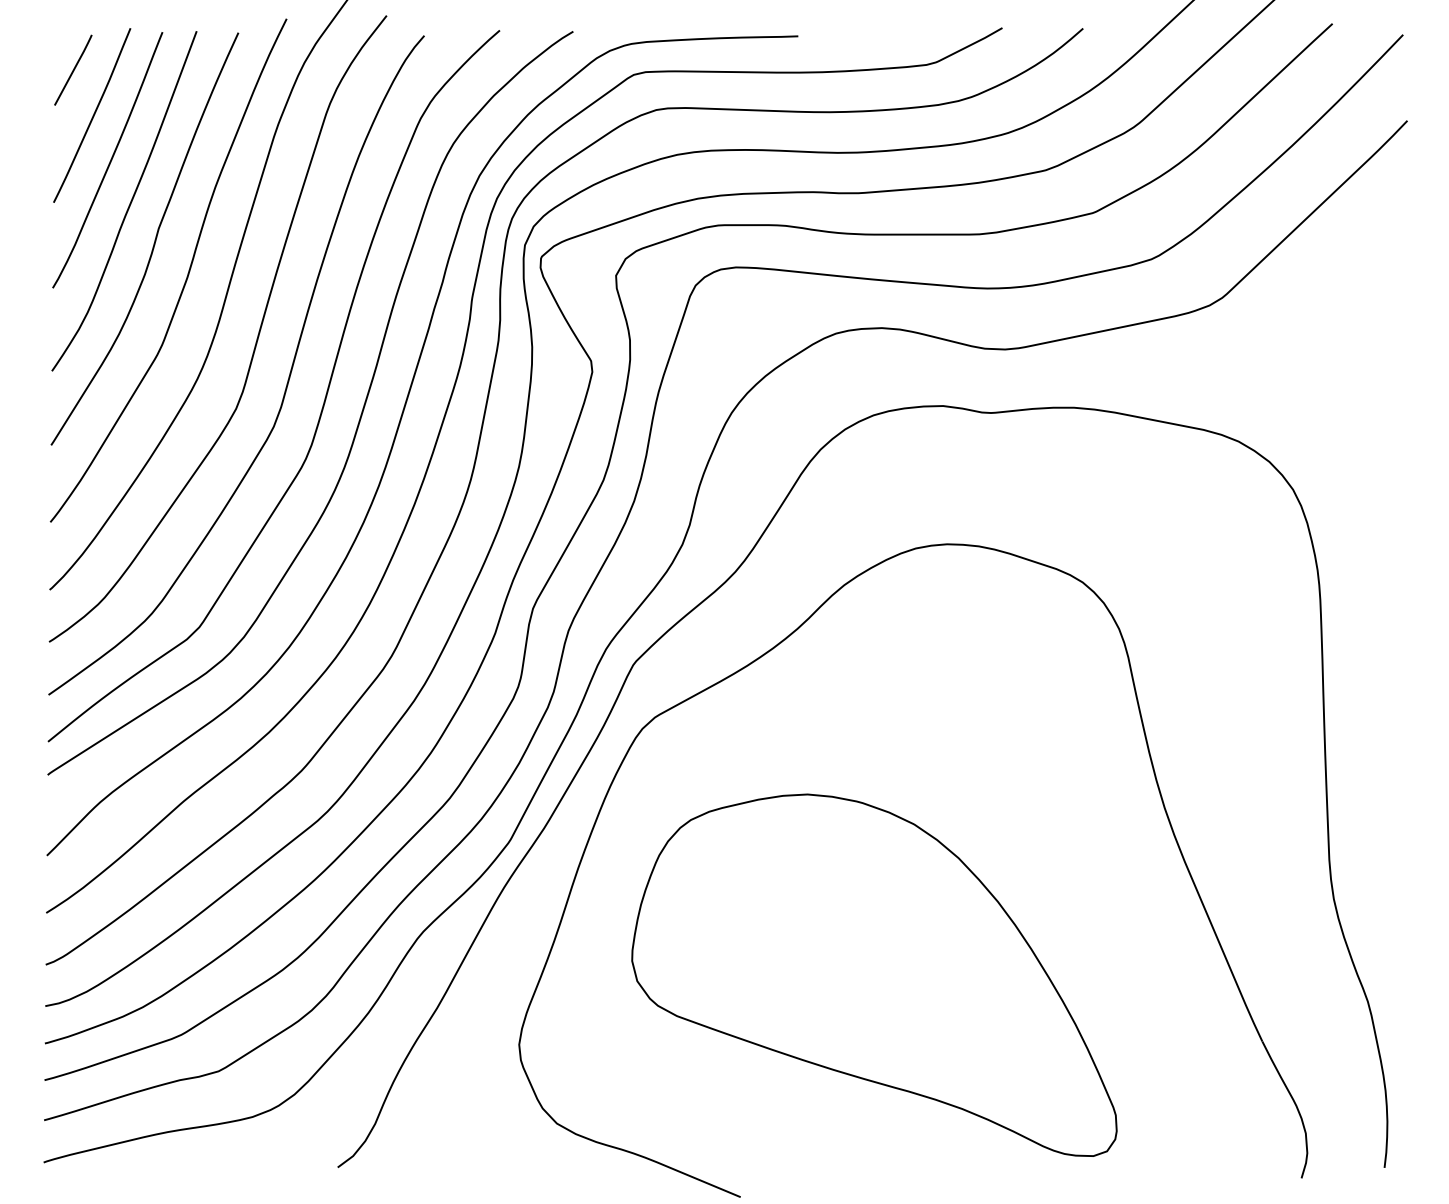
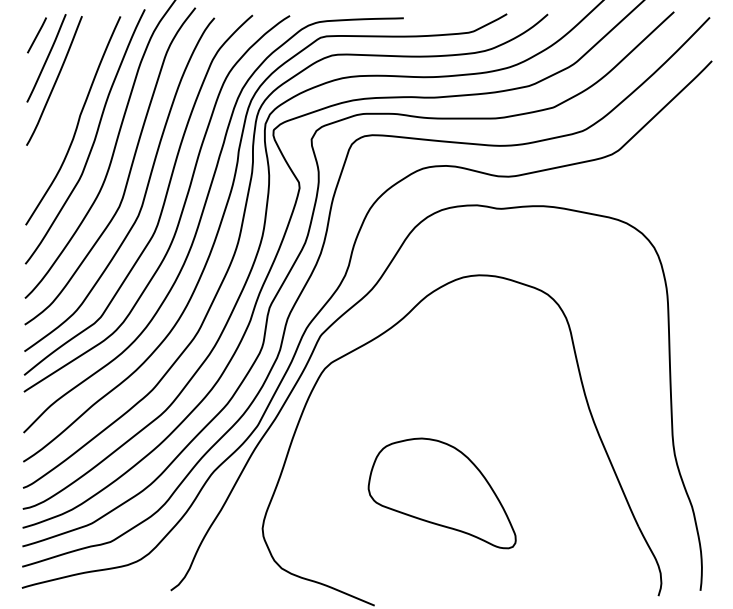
curve: (127, 204) -> (64, 103), removed
part: (872, 975) -> (441, 493), size x0.6

